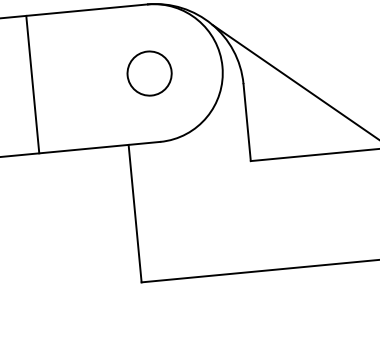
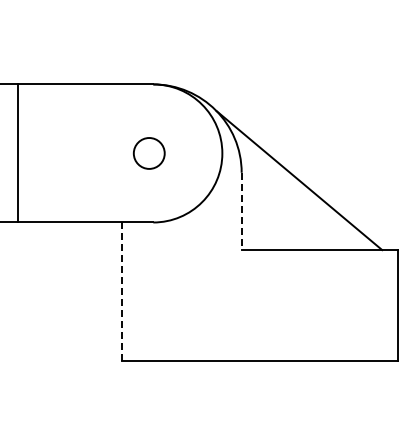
circle: (149, 73) -> (149, 153), size x0.7
line: (32, 84) -> (17, 153), moved
line: (246, 122) -> (241, 211), solid -> dashed
line: (135, 213) -> (121, 291), solid -> dashed

